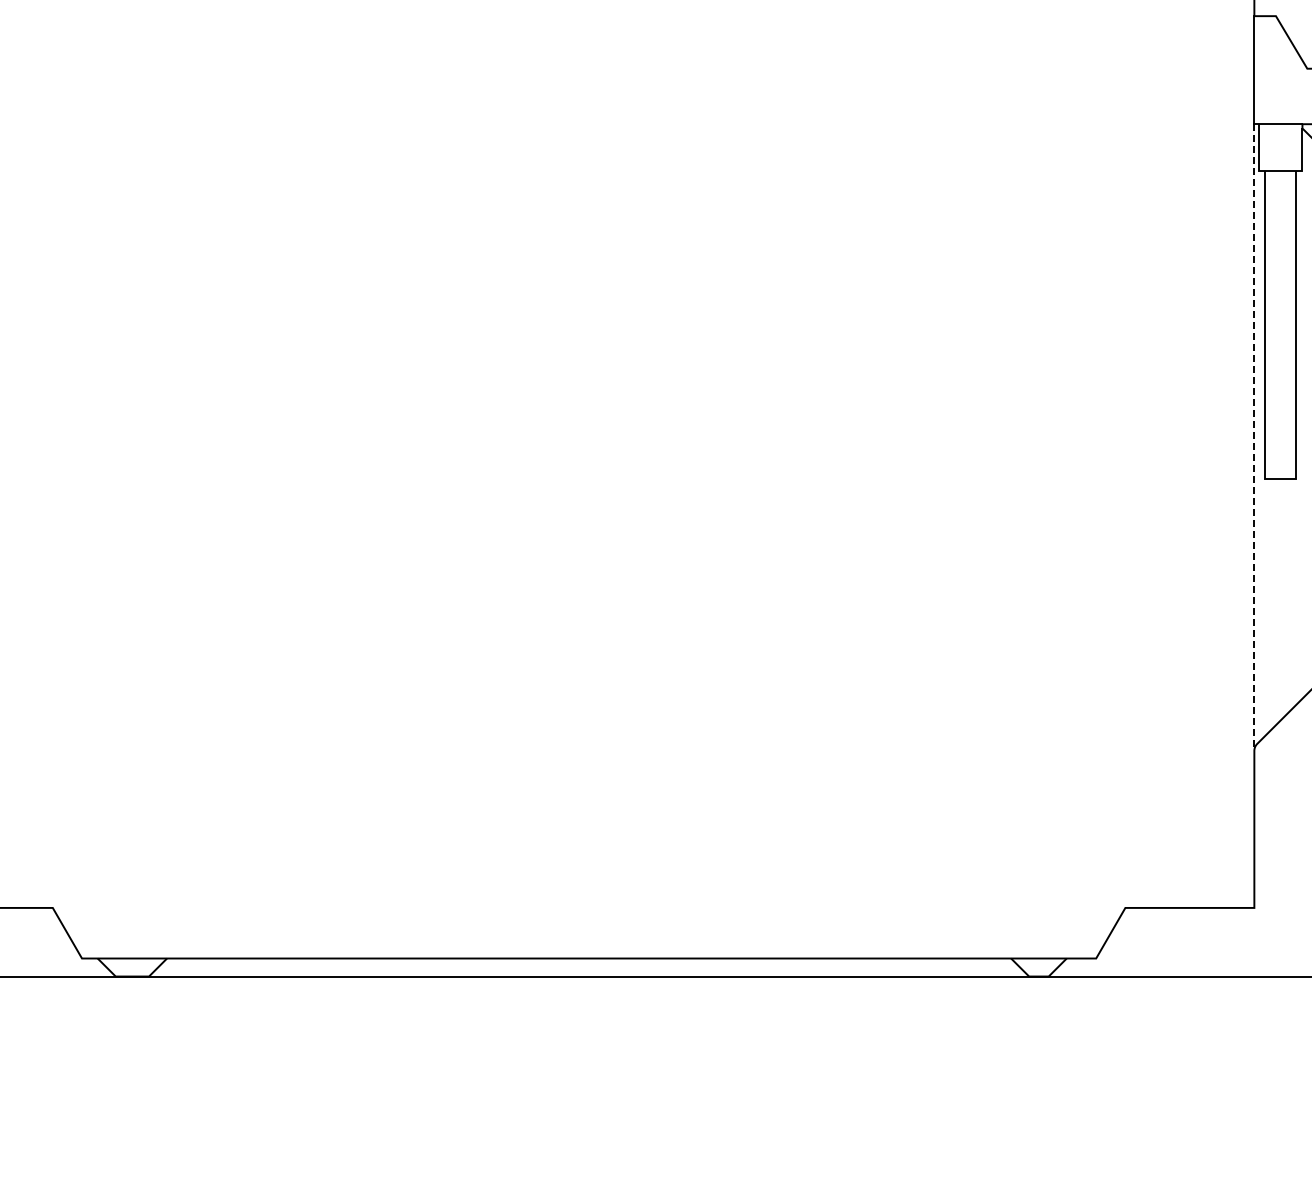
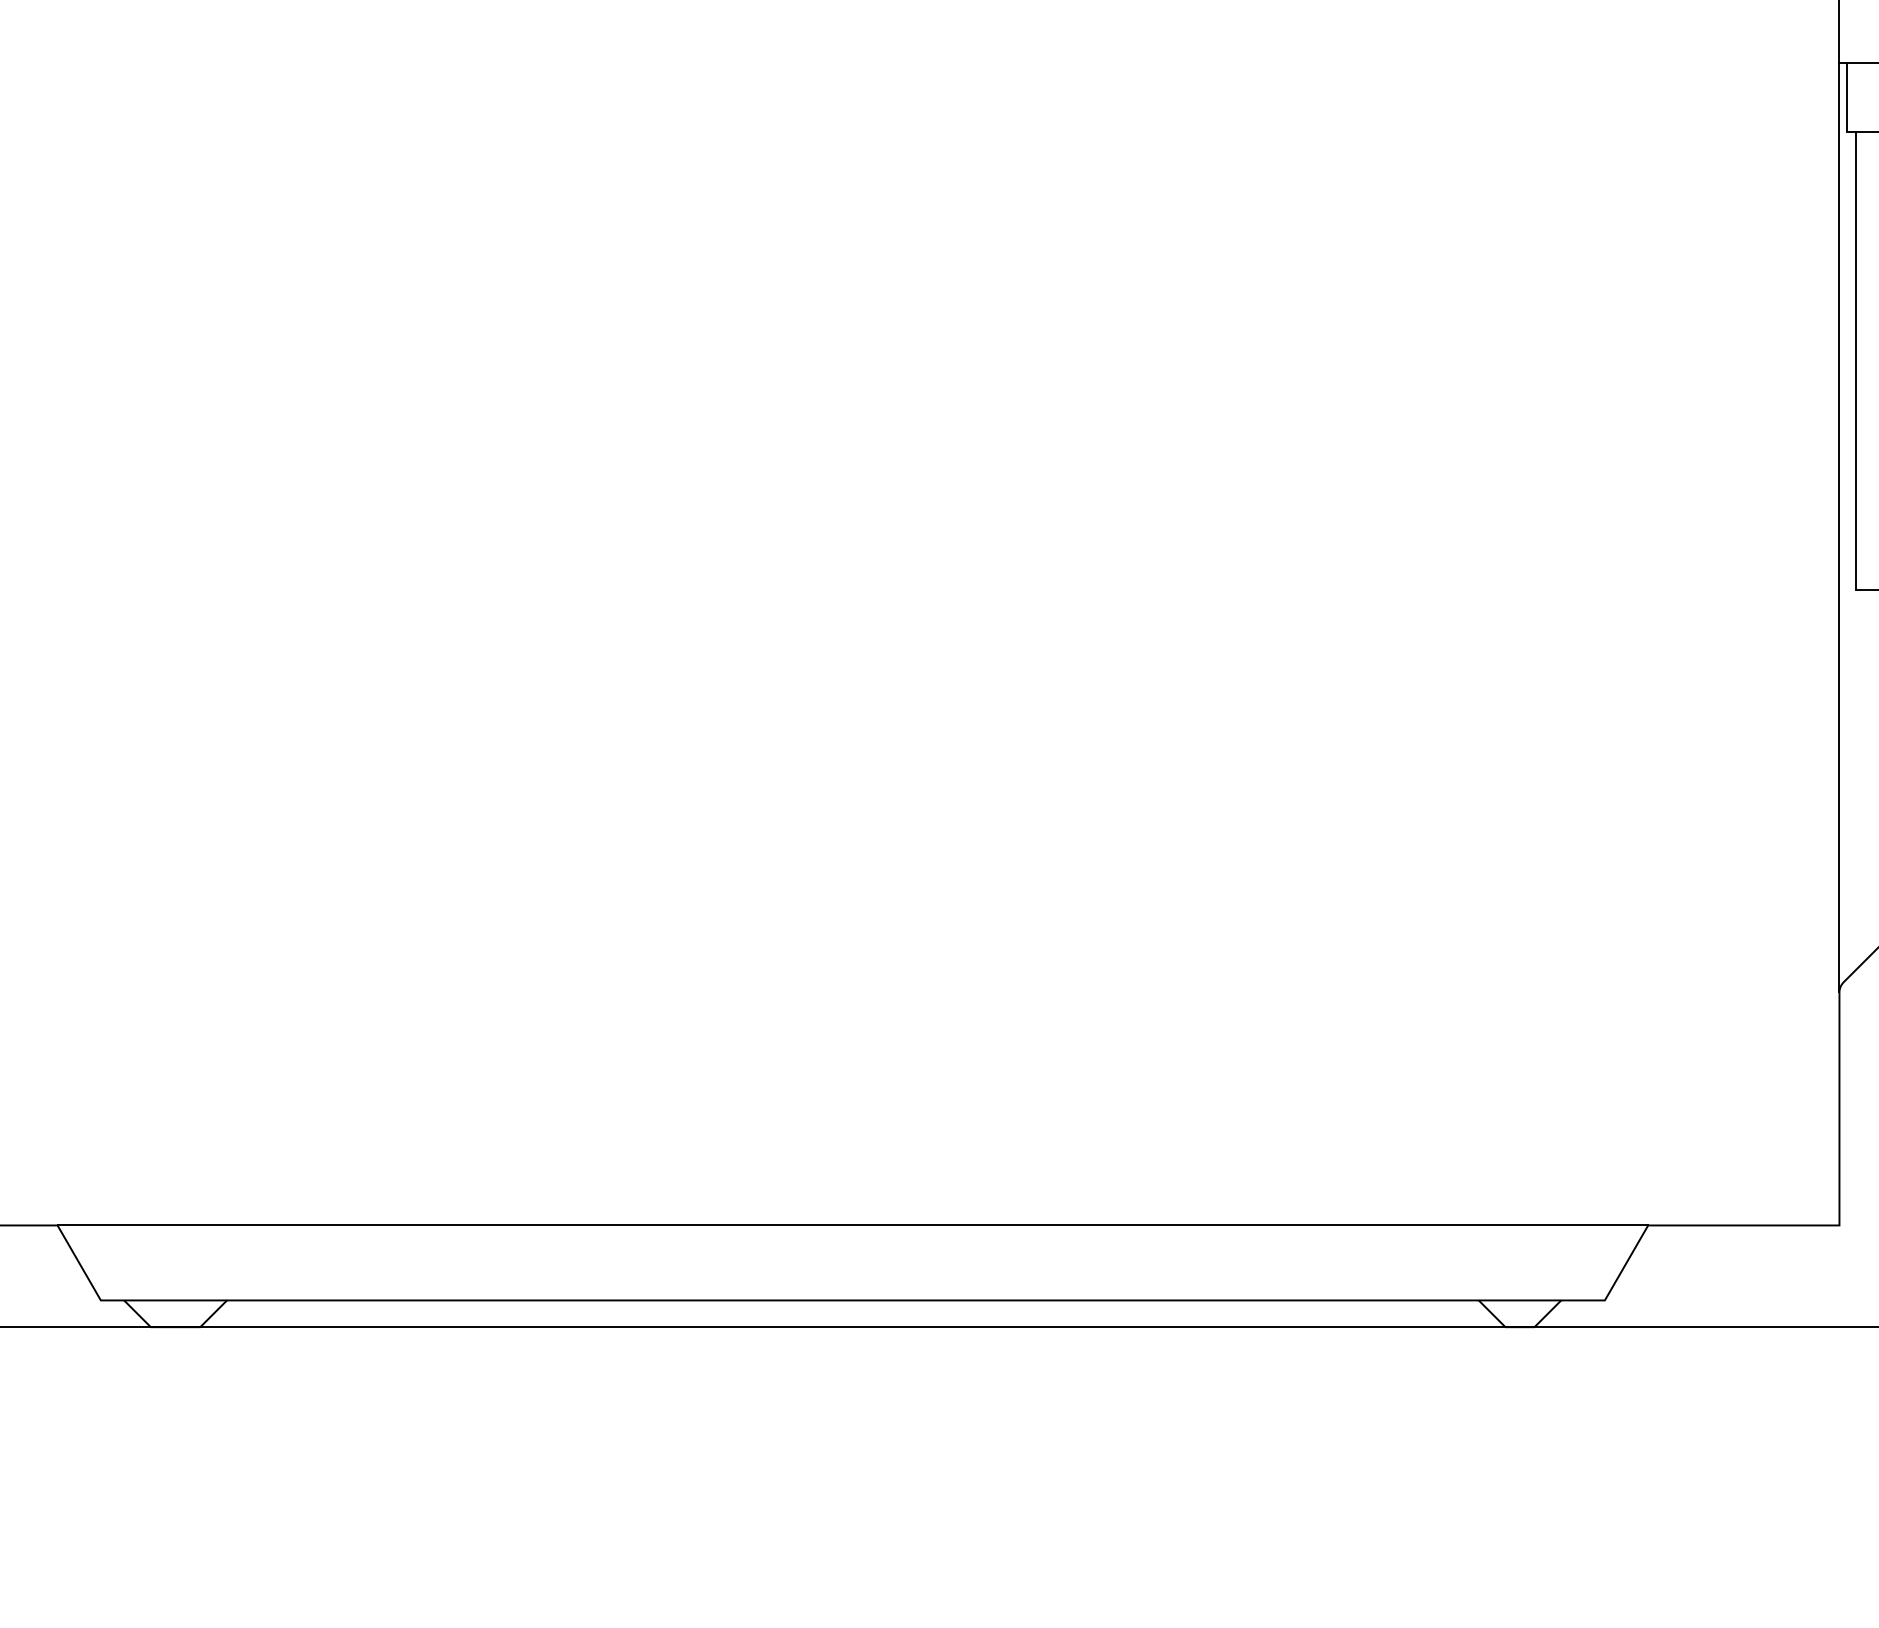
line: (1254, 438) -> (1839, 529), dashed -> solid
line: (588, 907) -> (851, 1224), added

